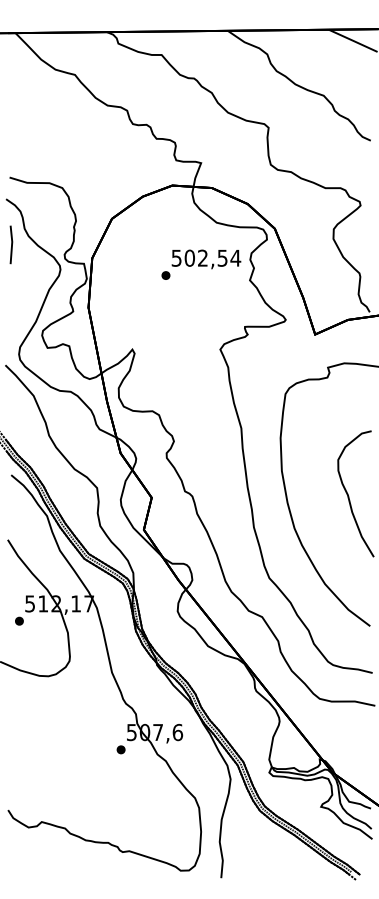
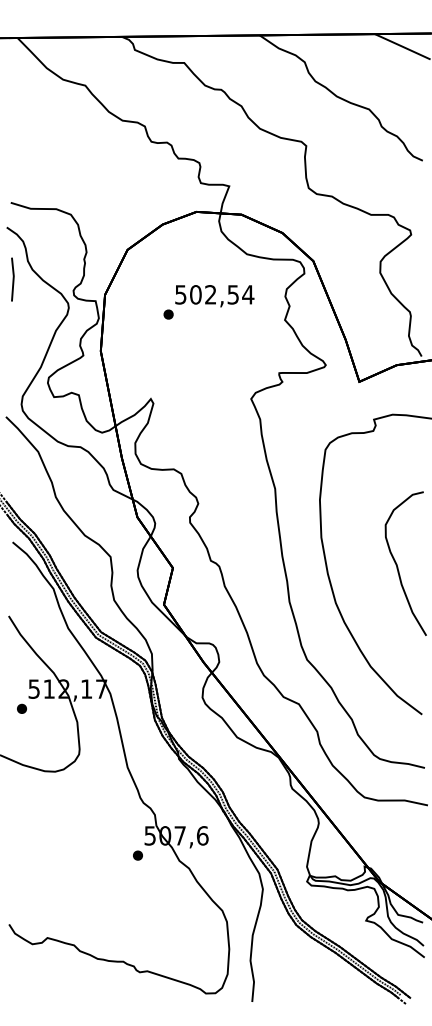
text: (201, 264) -> (209, 301), moved

